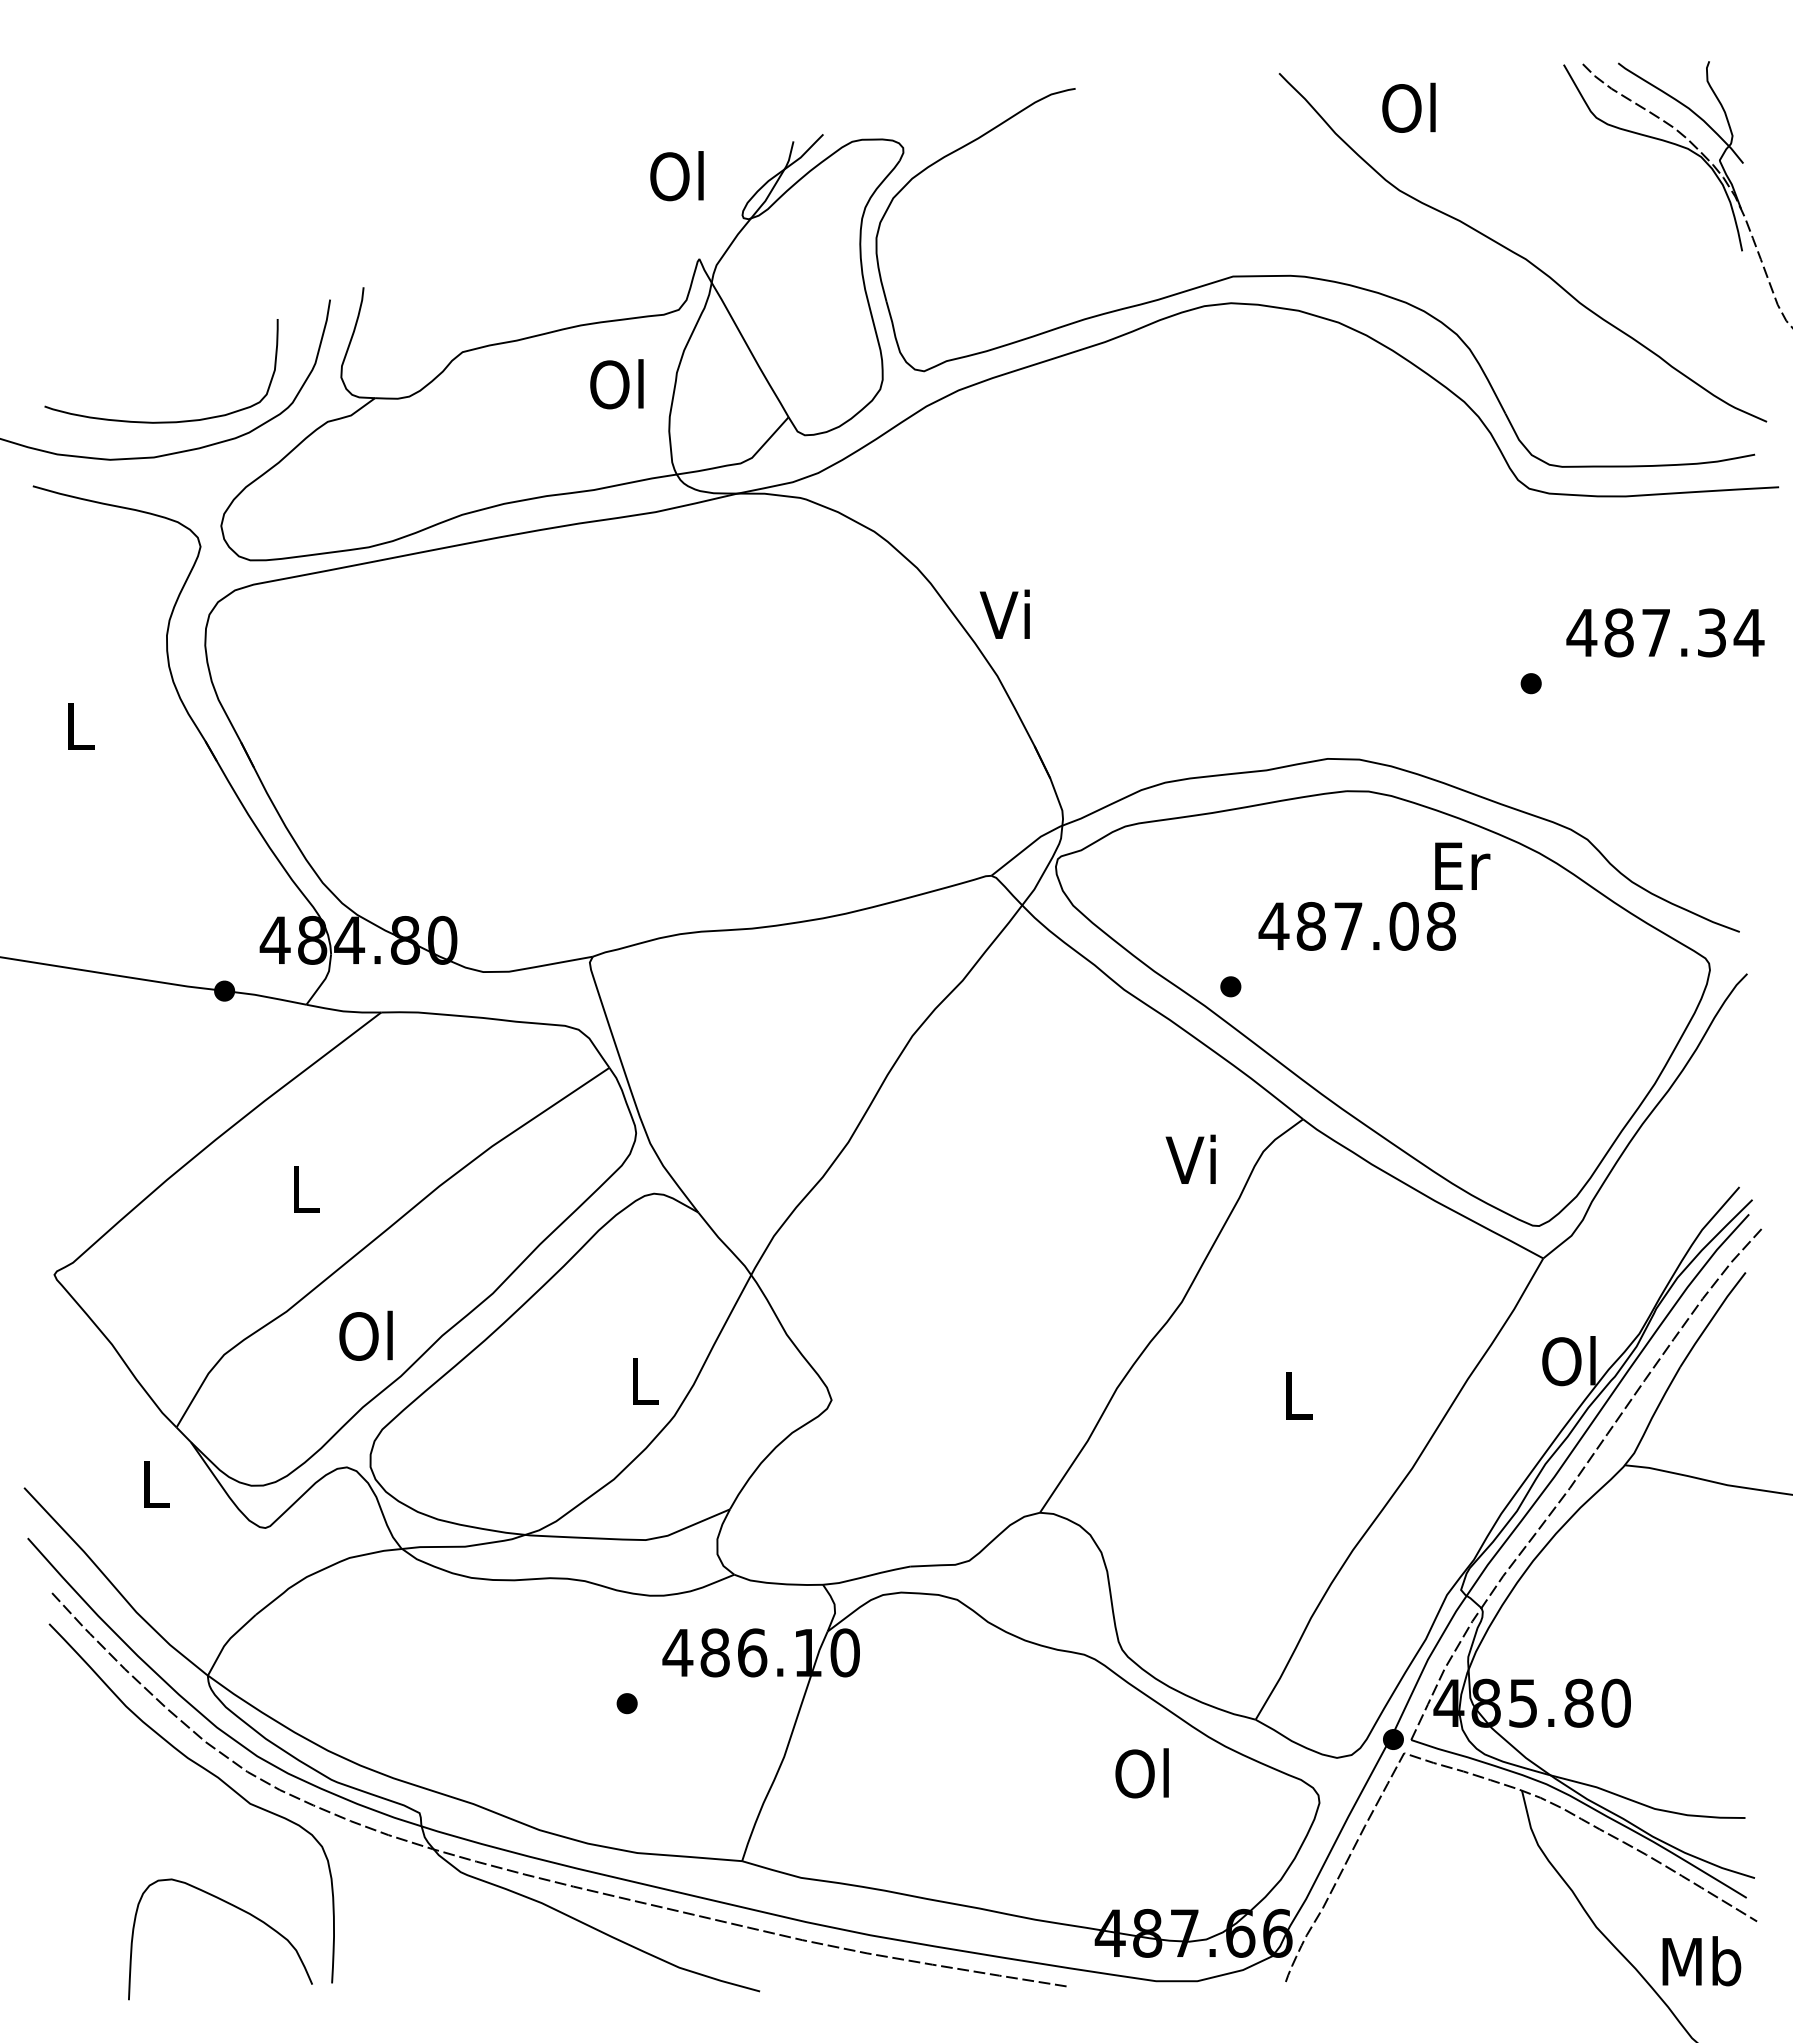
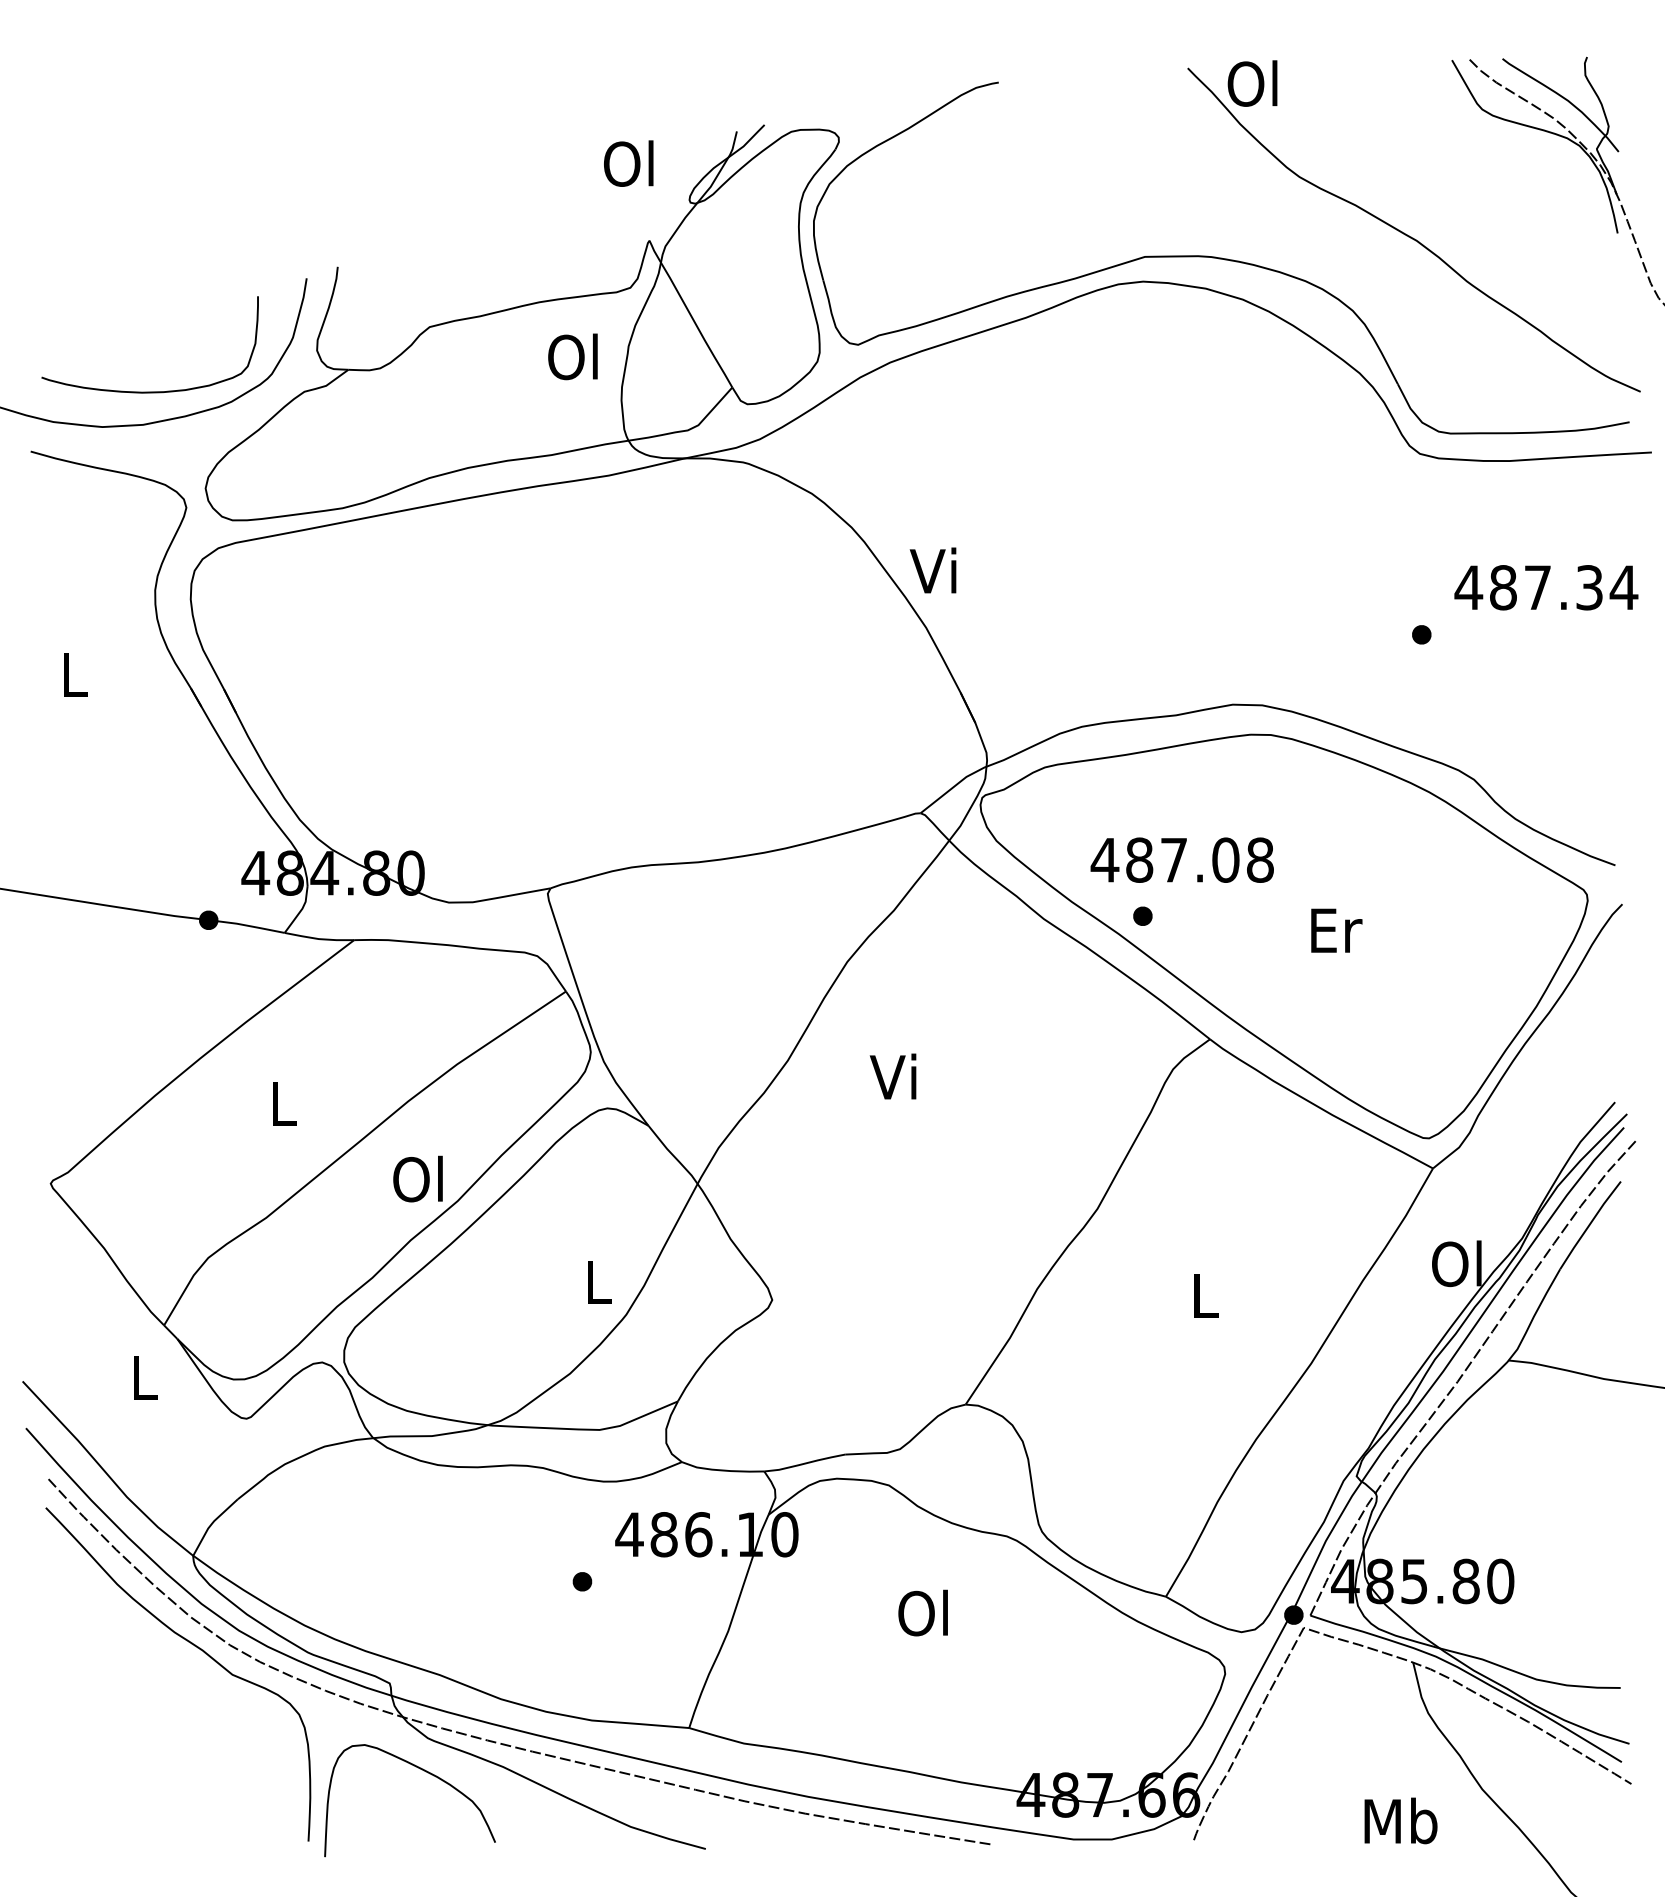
text: (1408, 107) -> (1252, 83), moved
text: (1462, 865) -> (1336, 929), moved
text: (1356, 926) -> (1181, 860), moved
text: (1190, 1158) -> (892, 1075), moved
text: (365, 1335) -> (417, 1178), moved
text: (1141, 1773) -> (922, 1613), moved
curve: (236, 1908) -> (424, 1771), moved
text: (1701, 1961) -> (1400, 1821), moved

